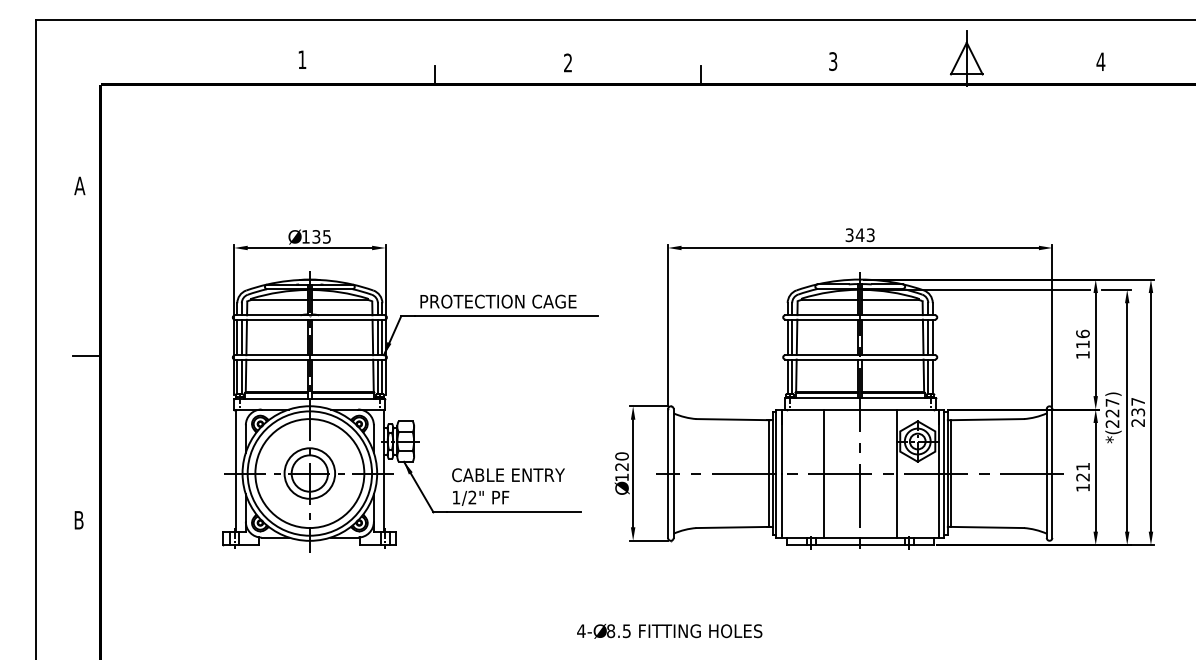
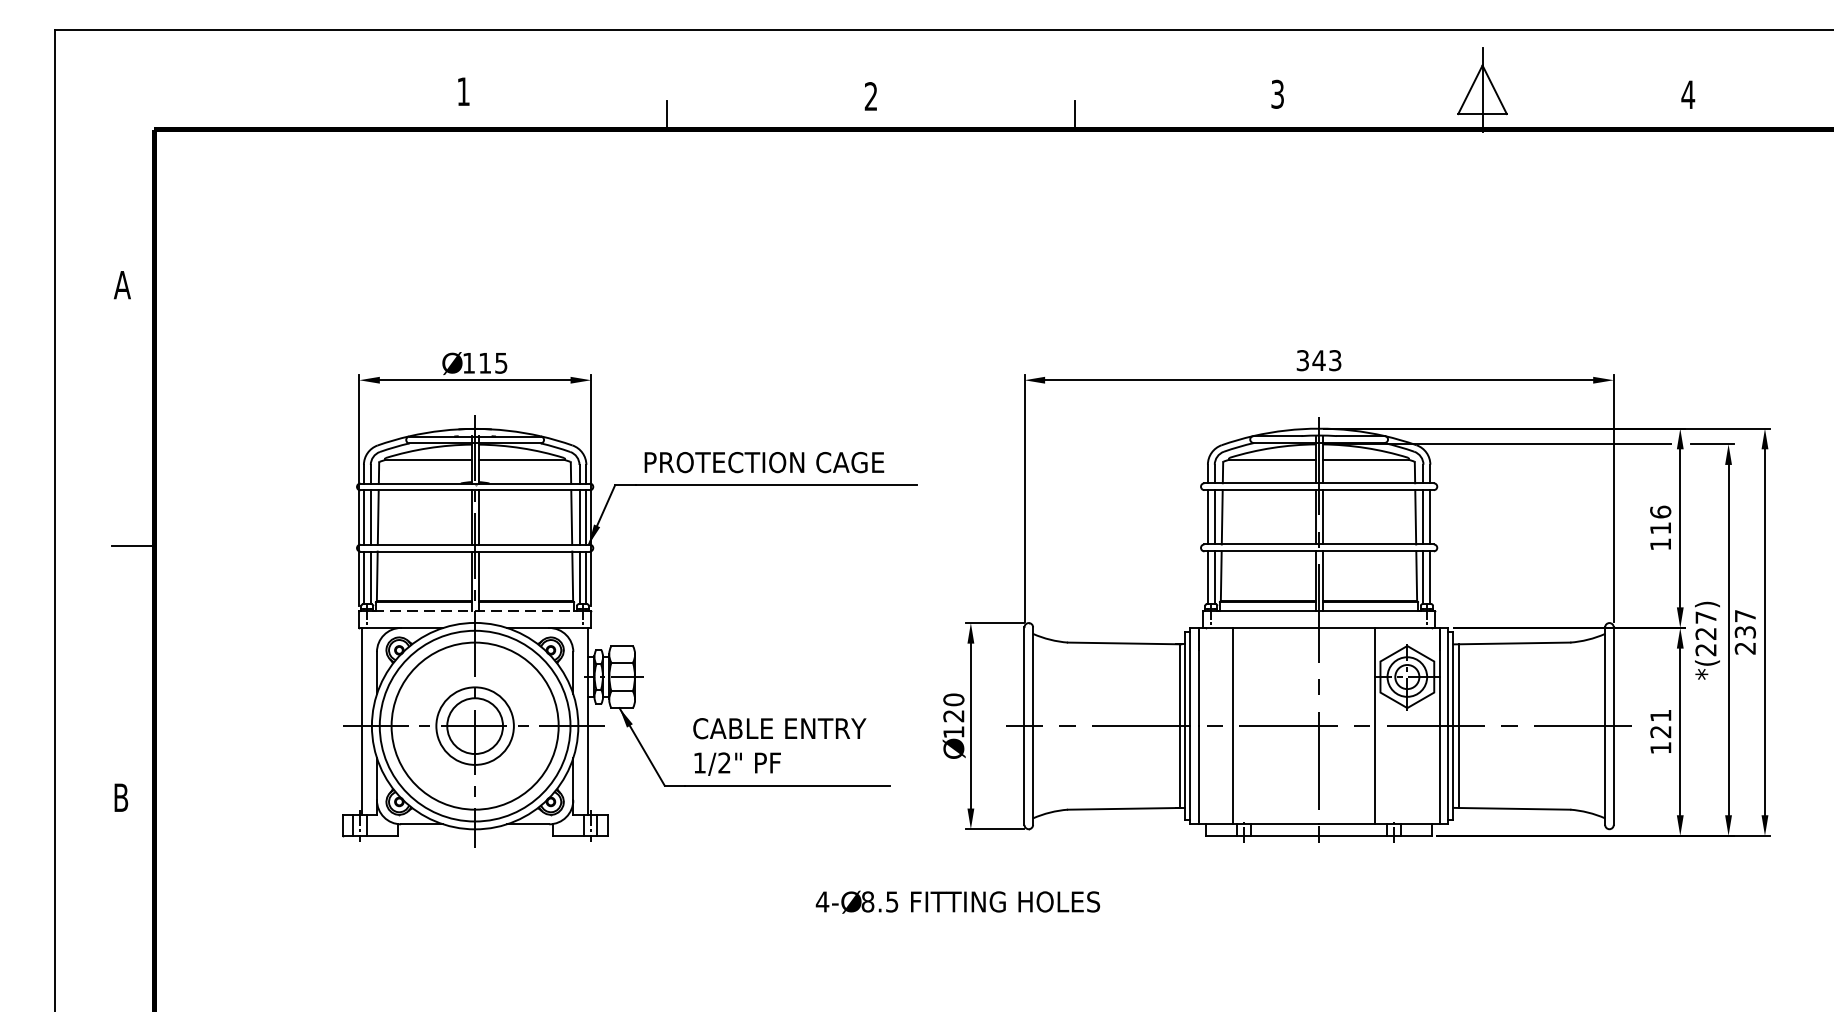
text: (316, 236) -> (485, 362), 135 -> 115
line: (310, 398) -> (476, 611), solid -> dashed
line: (823, 473) -> (1232, 726), moved
text: (669, 631) -> (957, 902), moved

